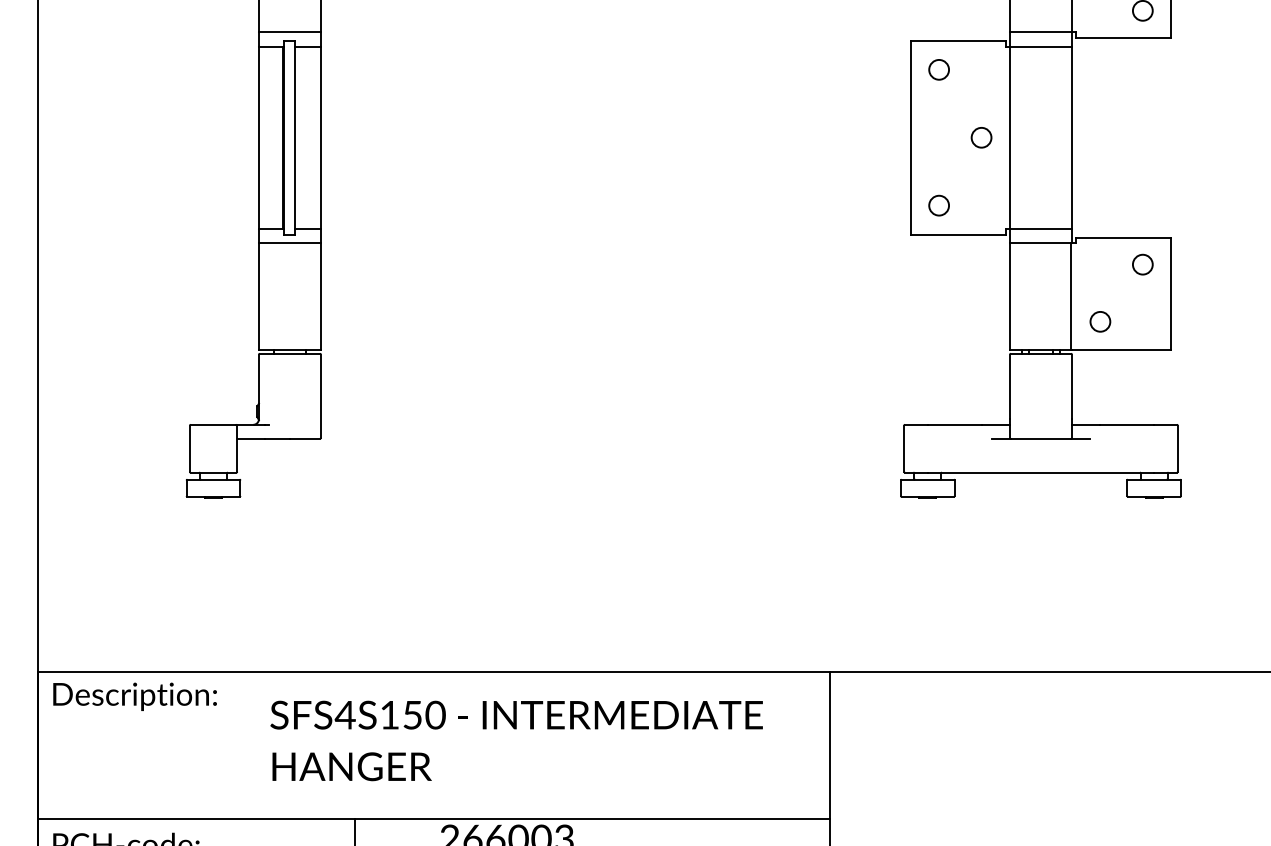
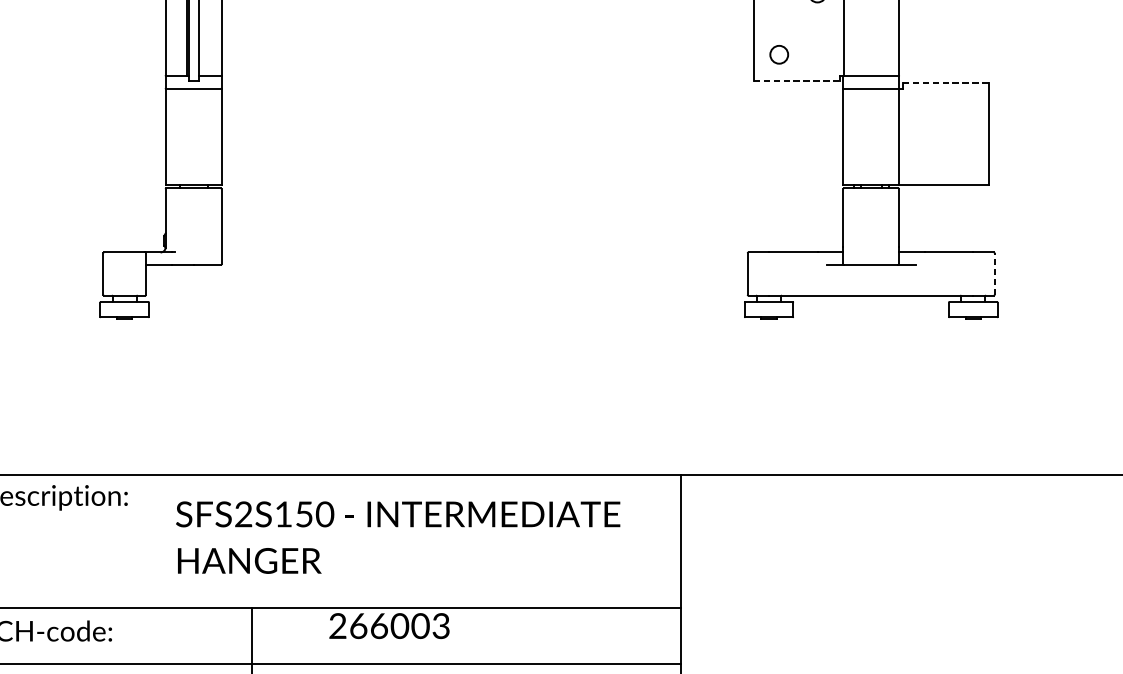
line: (958, 234) -> (796, 80), solid -> dashed
line: (1123, 237) -> (945, 83), solid -> dashed
circle: (1142, 264) -> (962, 107), removed
circle: (1100, 321) -> (924, 159), removed
line: (1177, 448) -> (994, 273), solid -> dashed
text: (344, 714) -> (242, 513), SFS4S150 -> SFS2S150

